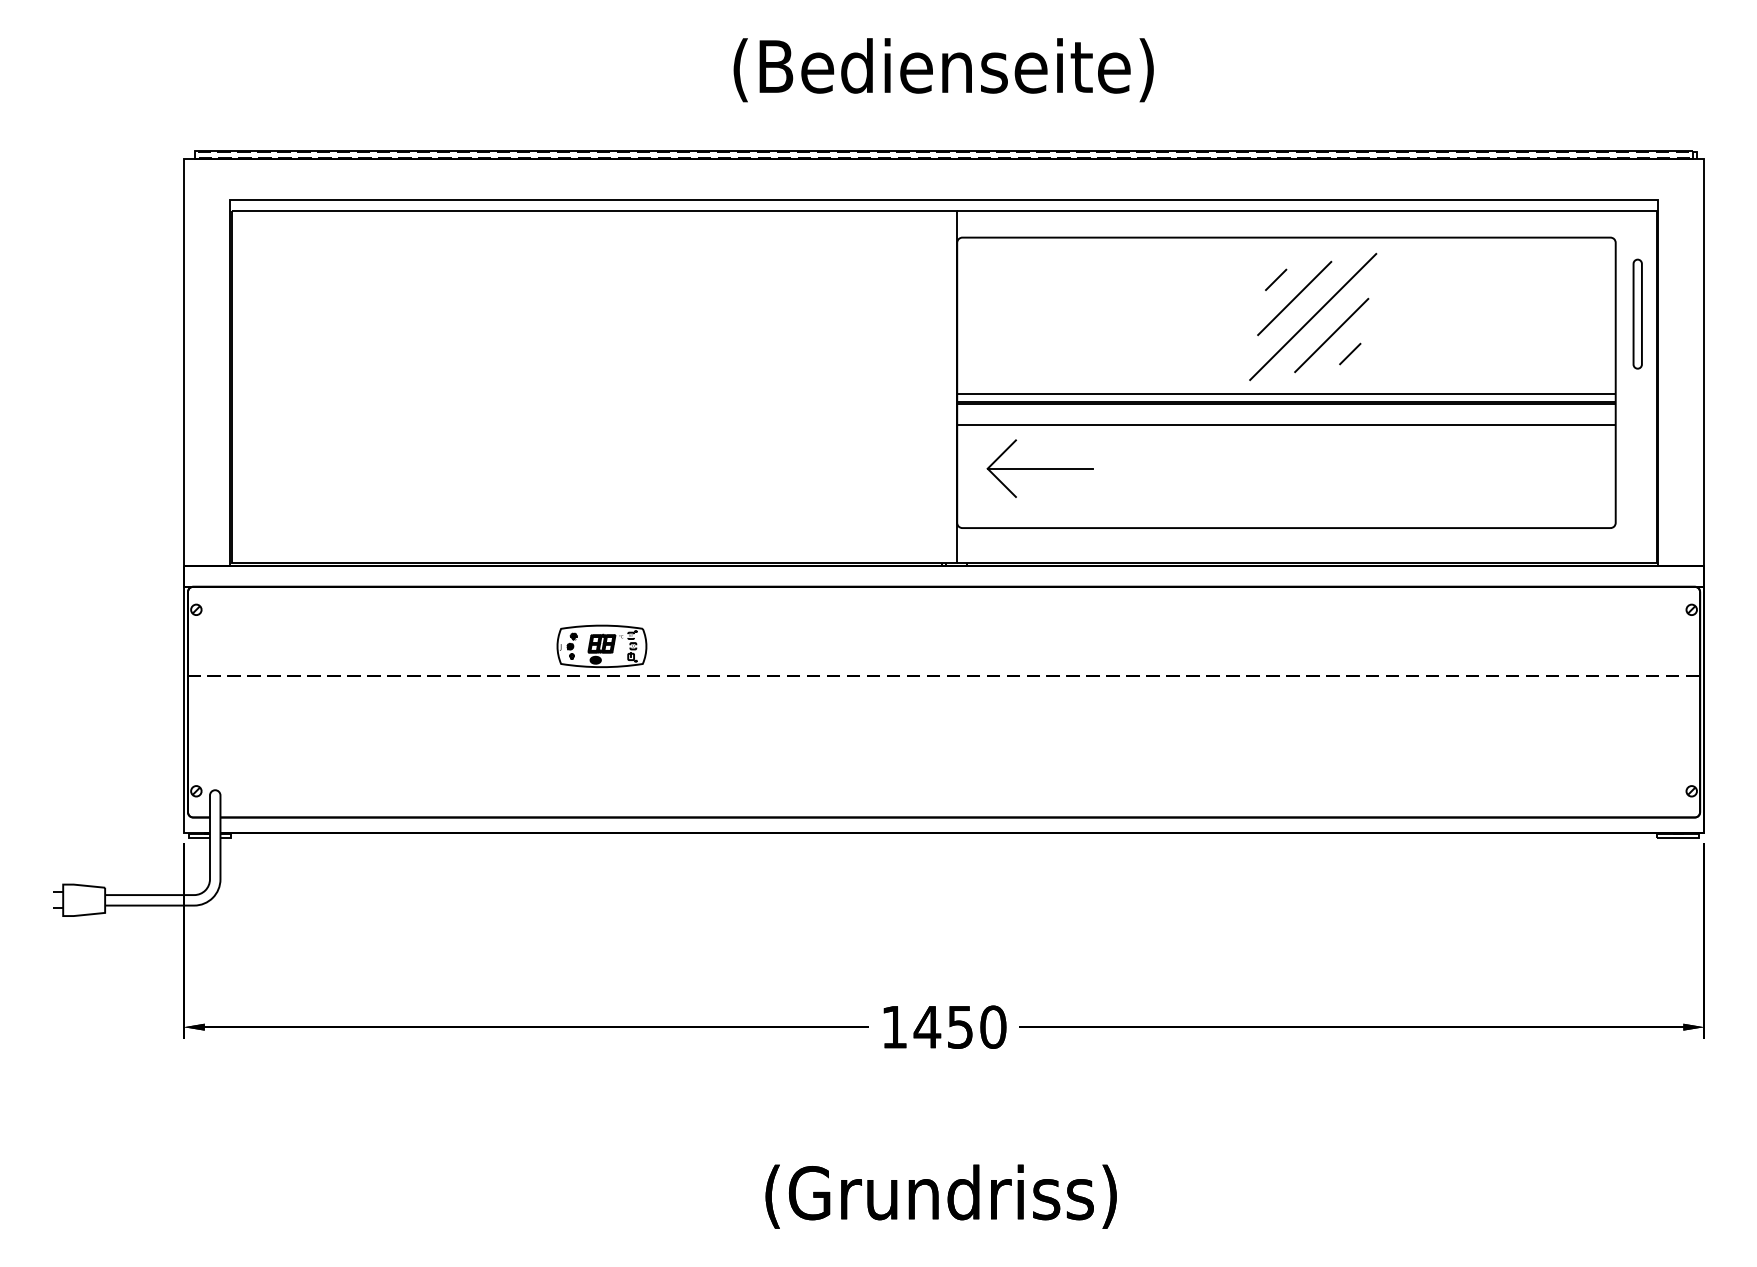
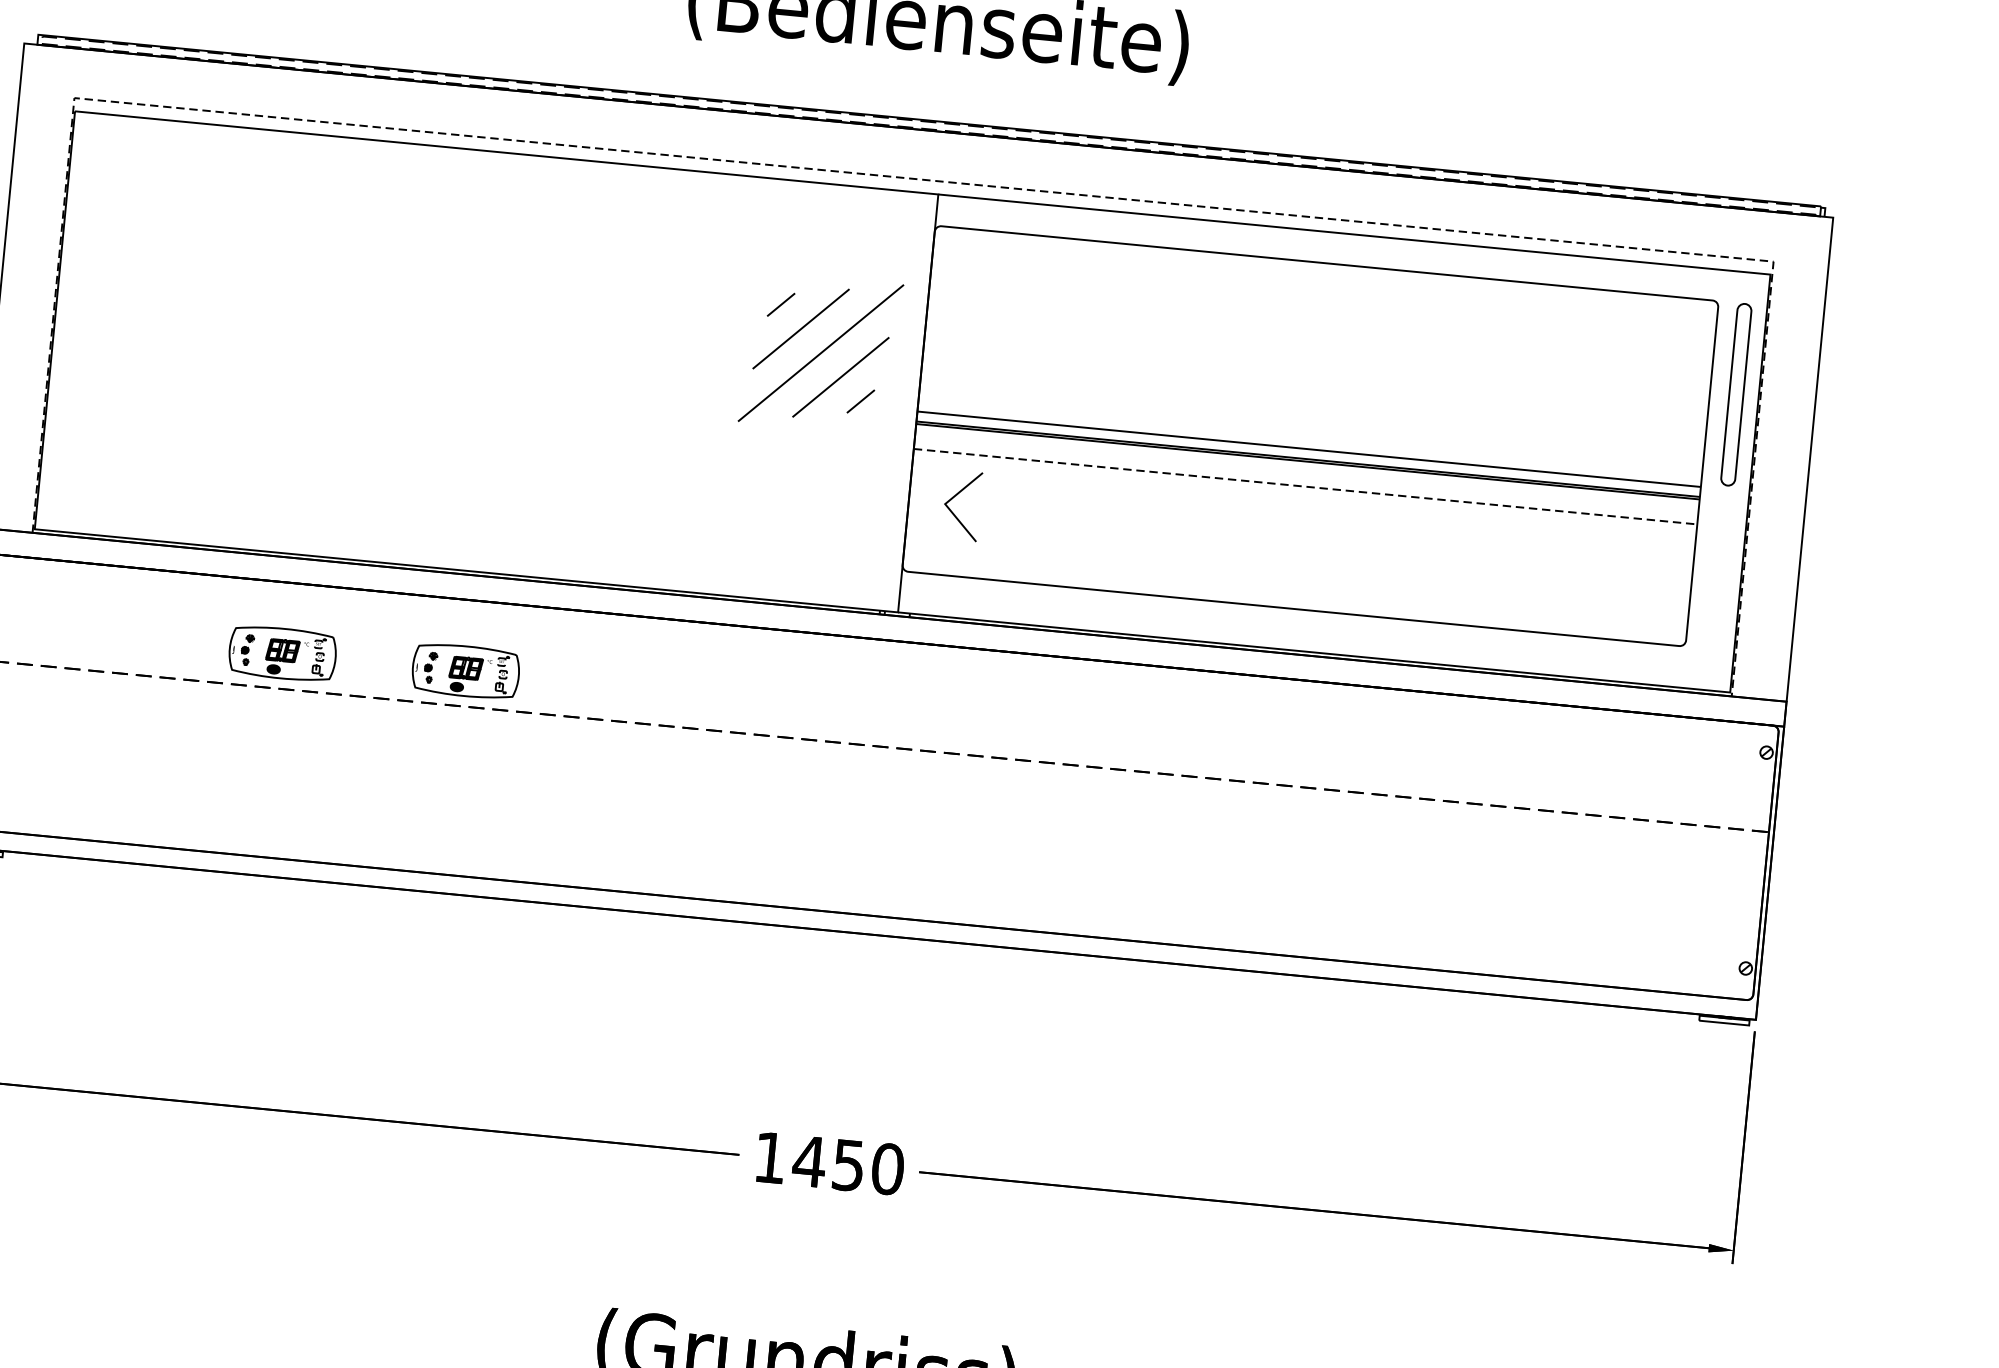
line: (944, 200) -> (924, 180), solid -> dashed
part: (1637, 313) -> (1736, 393), size x1.4
part: (1313, 316) -> (821, 352), moved
line: (1286, 425) -> (1305, 486), solid -> dashed
line: (1039, 468) -> (1006, 509), removed
part: (447, 645) -> (282, 652), added

